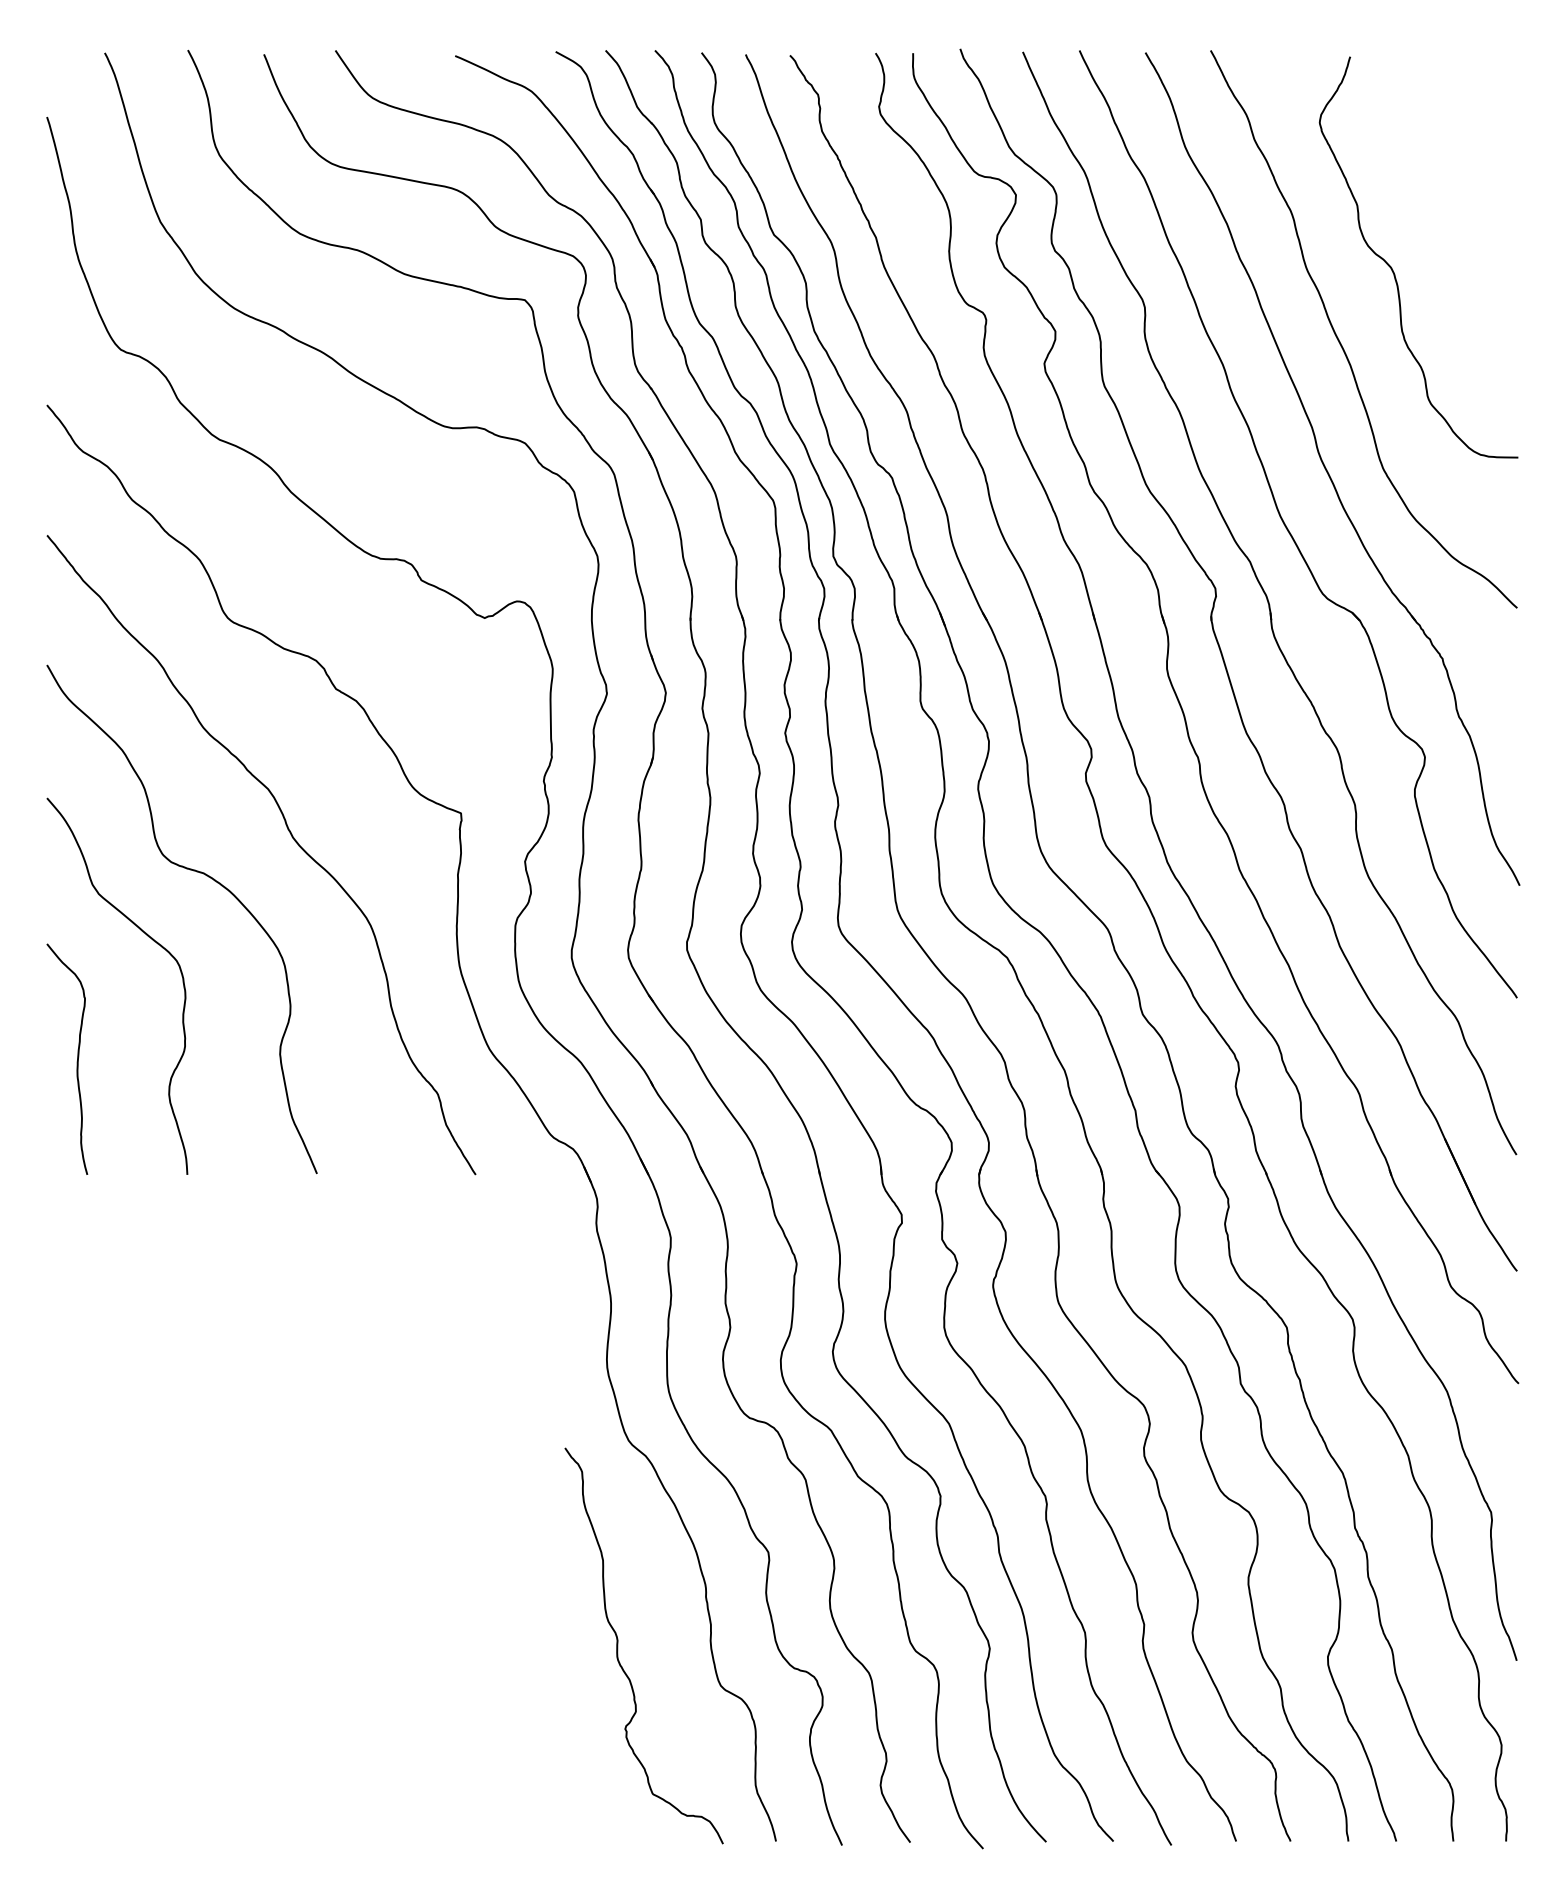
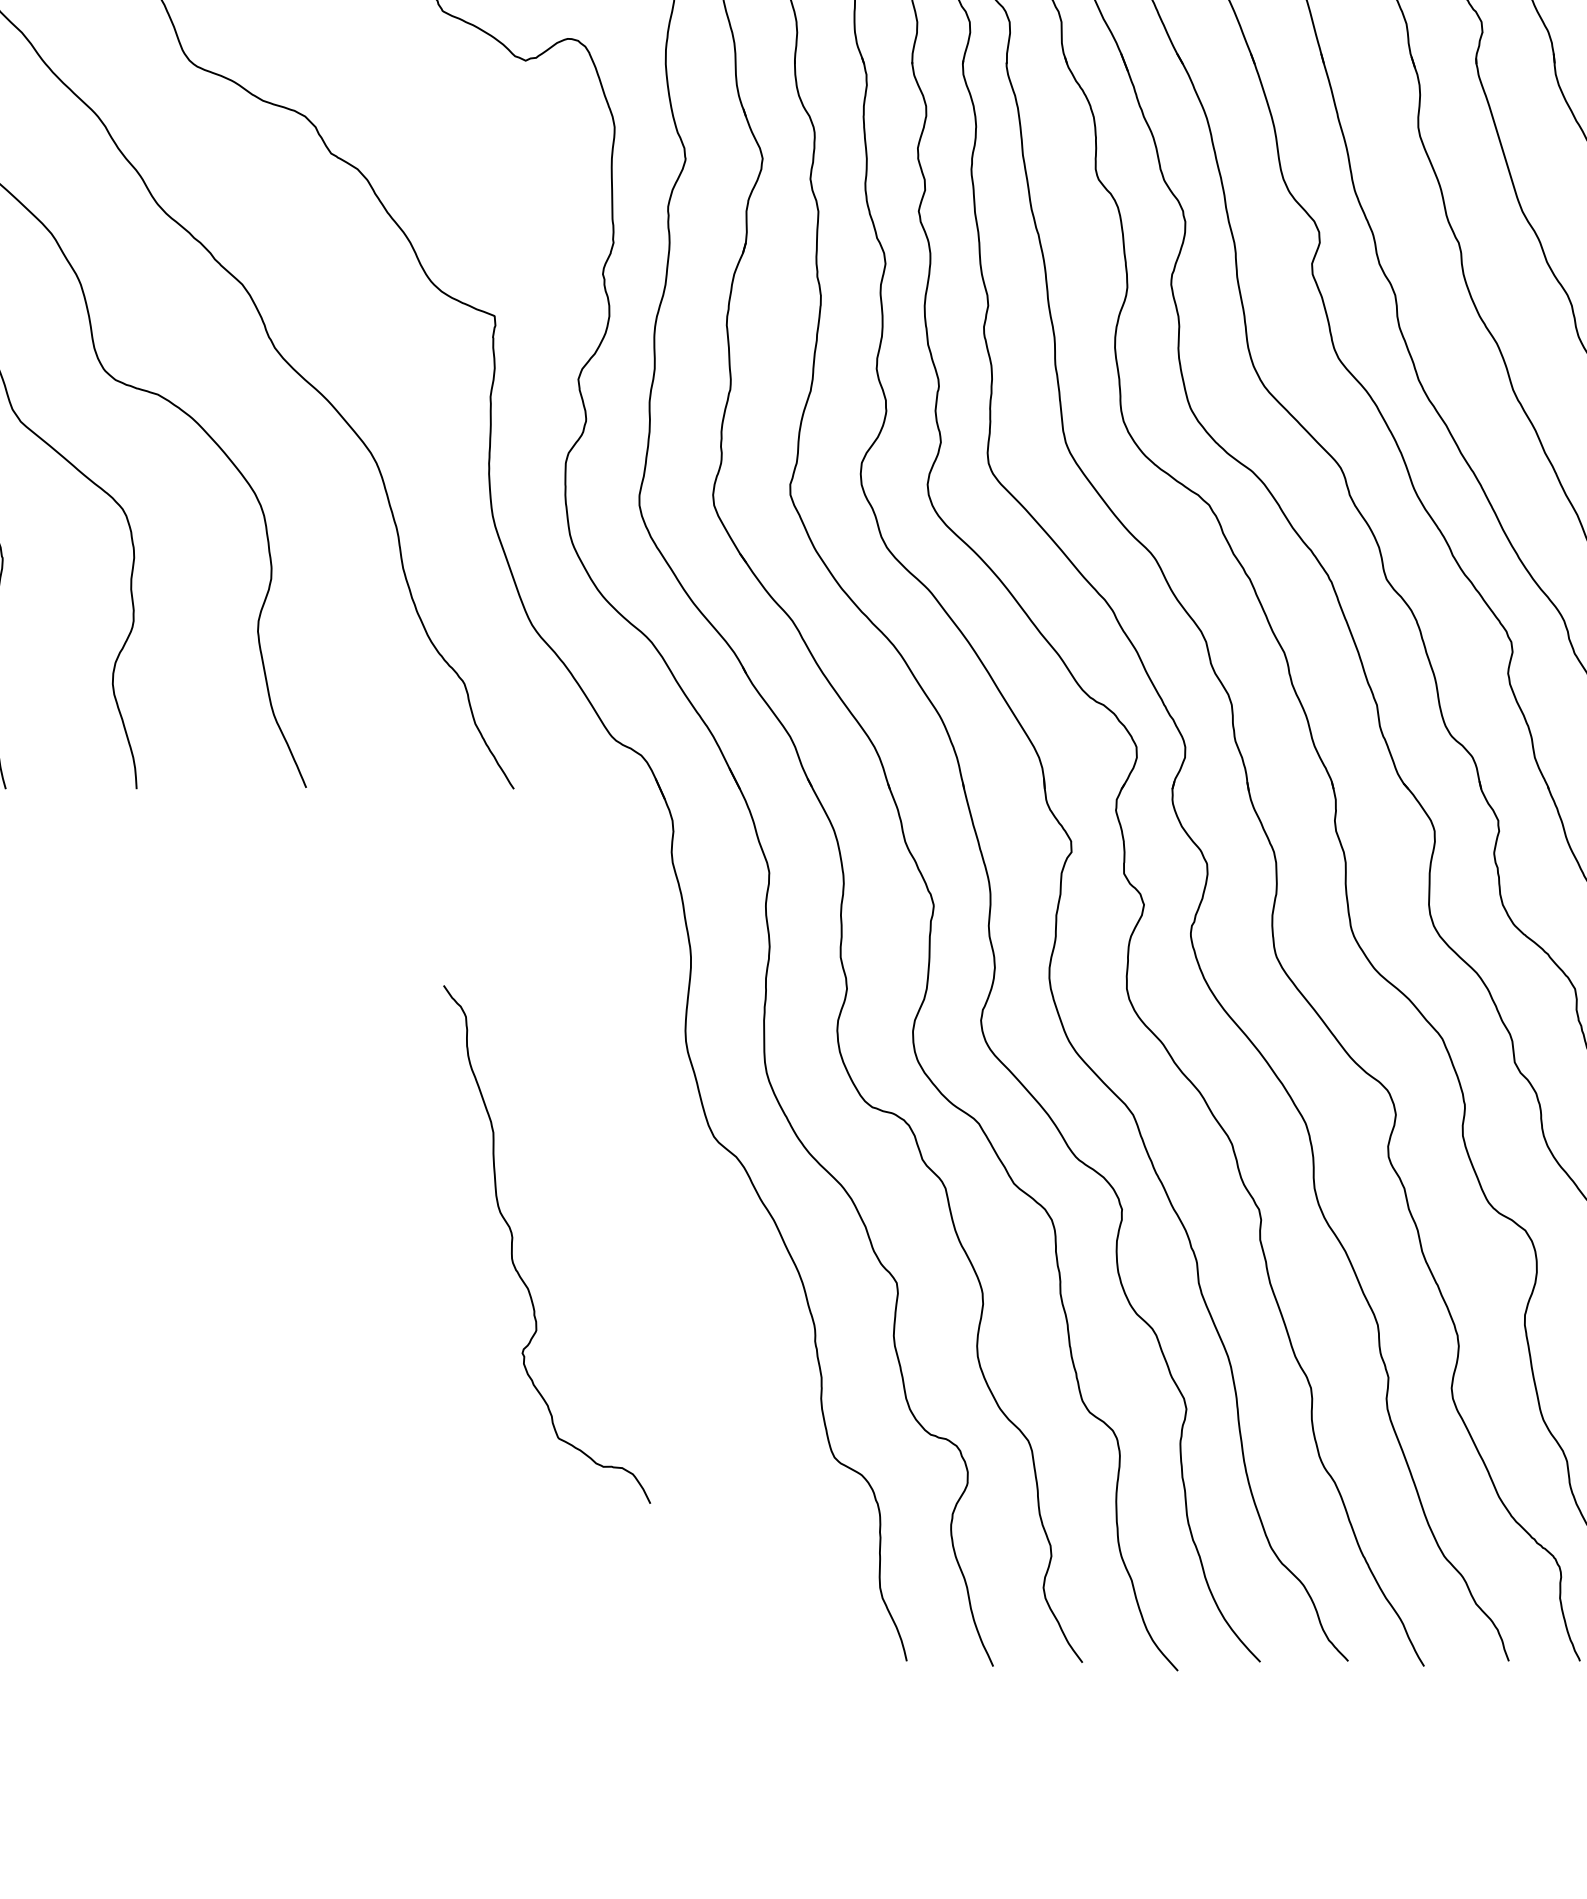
curve: (618, 1645) -> (513, 1243), moved

